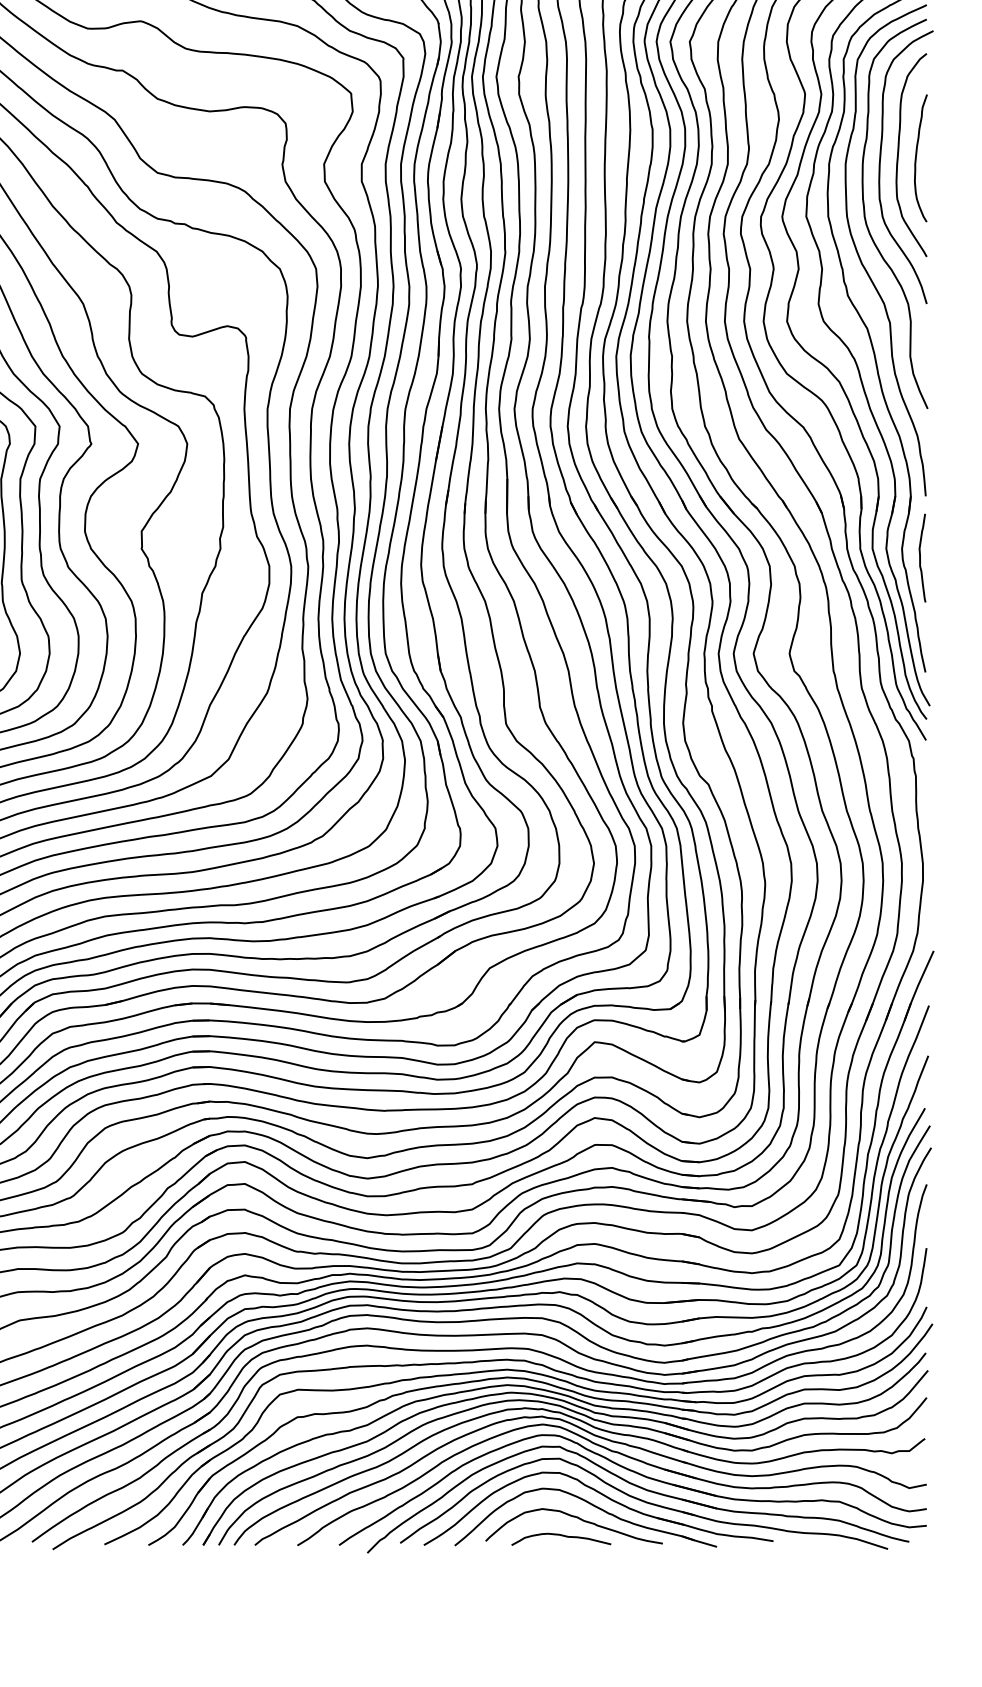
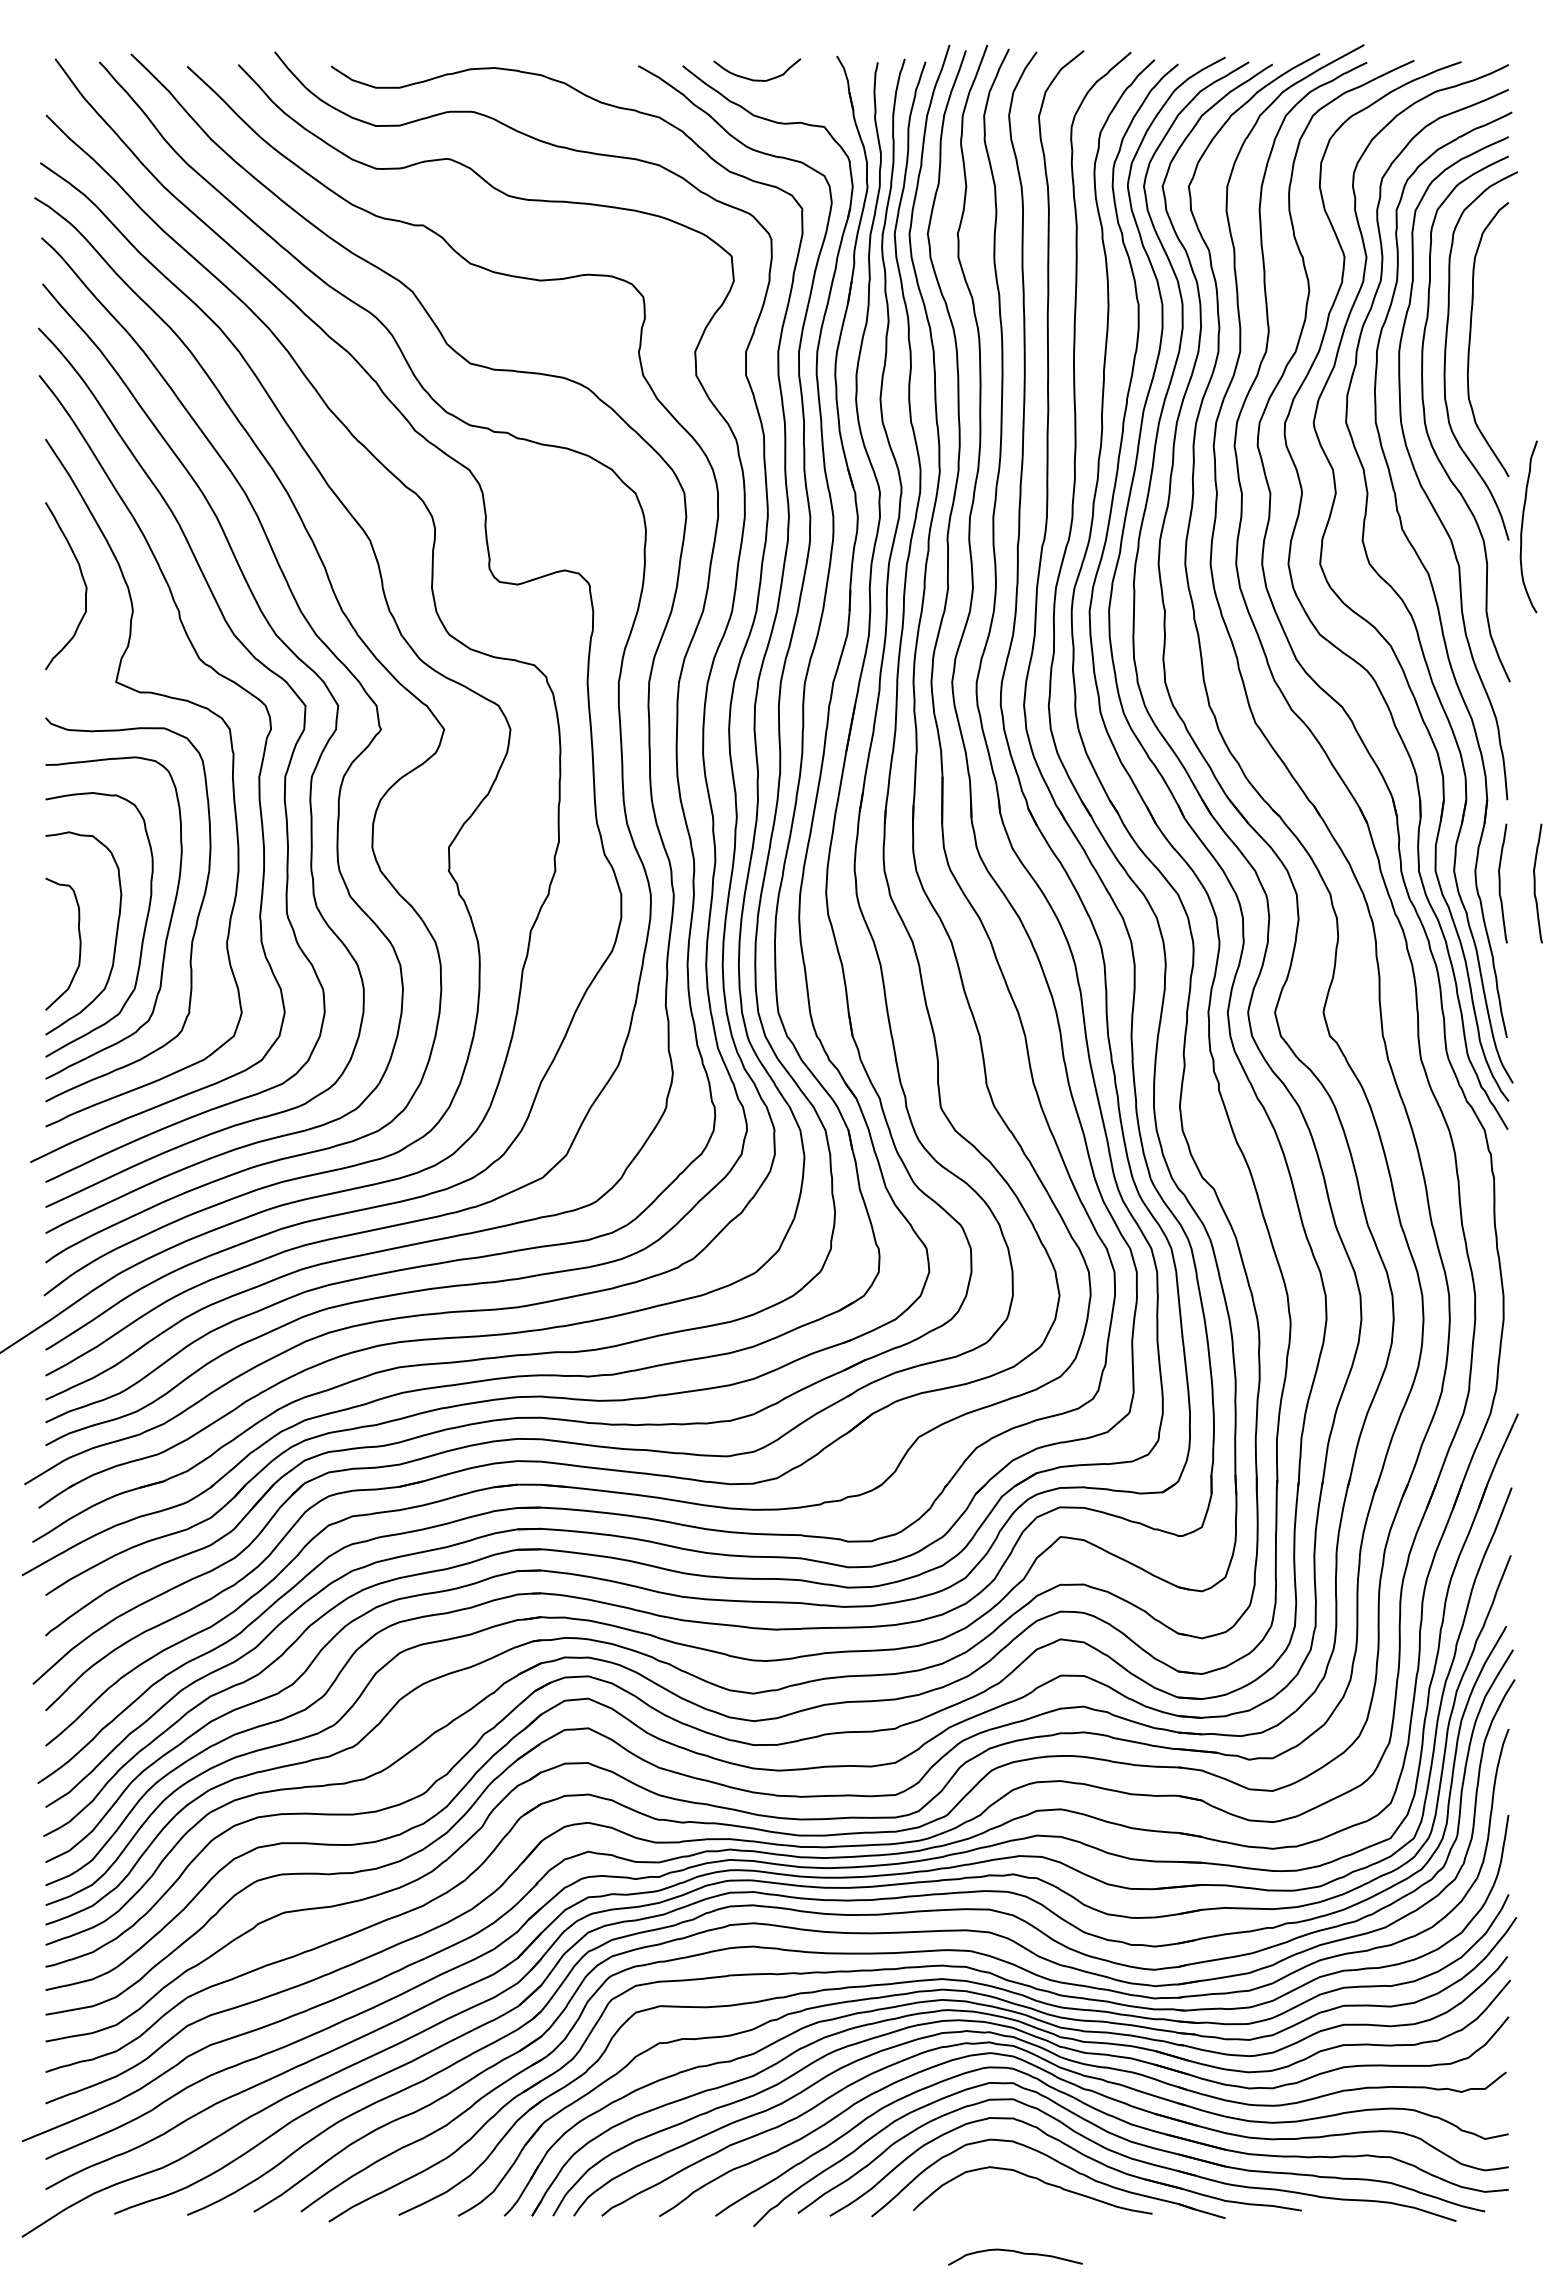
curve: (916, 156) -> (1523, 524), moved
curve: (946, 558) -> (1535, 883), added
curve: (561, 1535) -> (1015, 2252), moved

